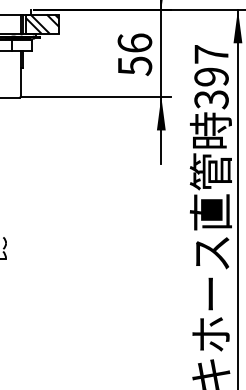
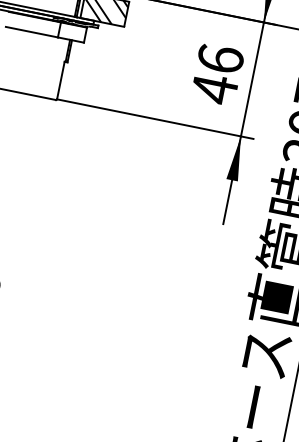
text: (135, 65) -> (215, 88), 56 -> 46

